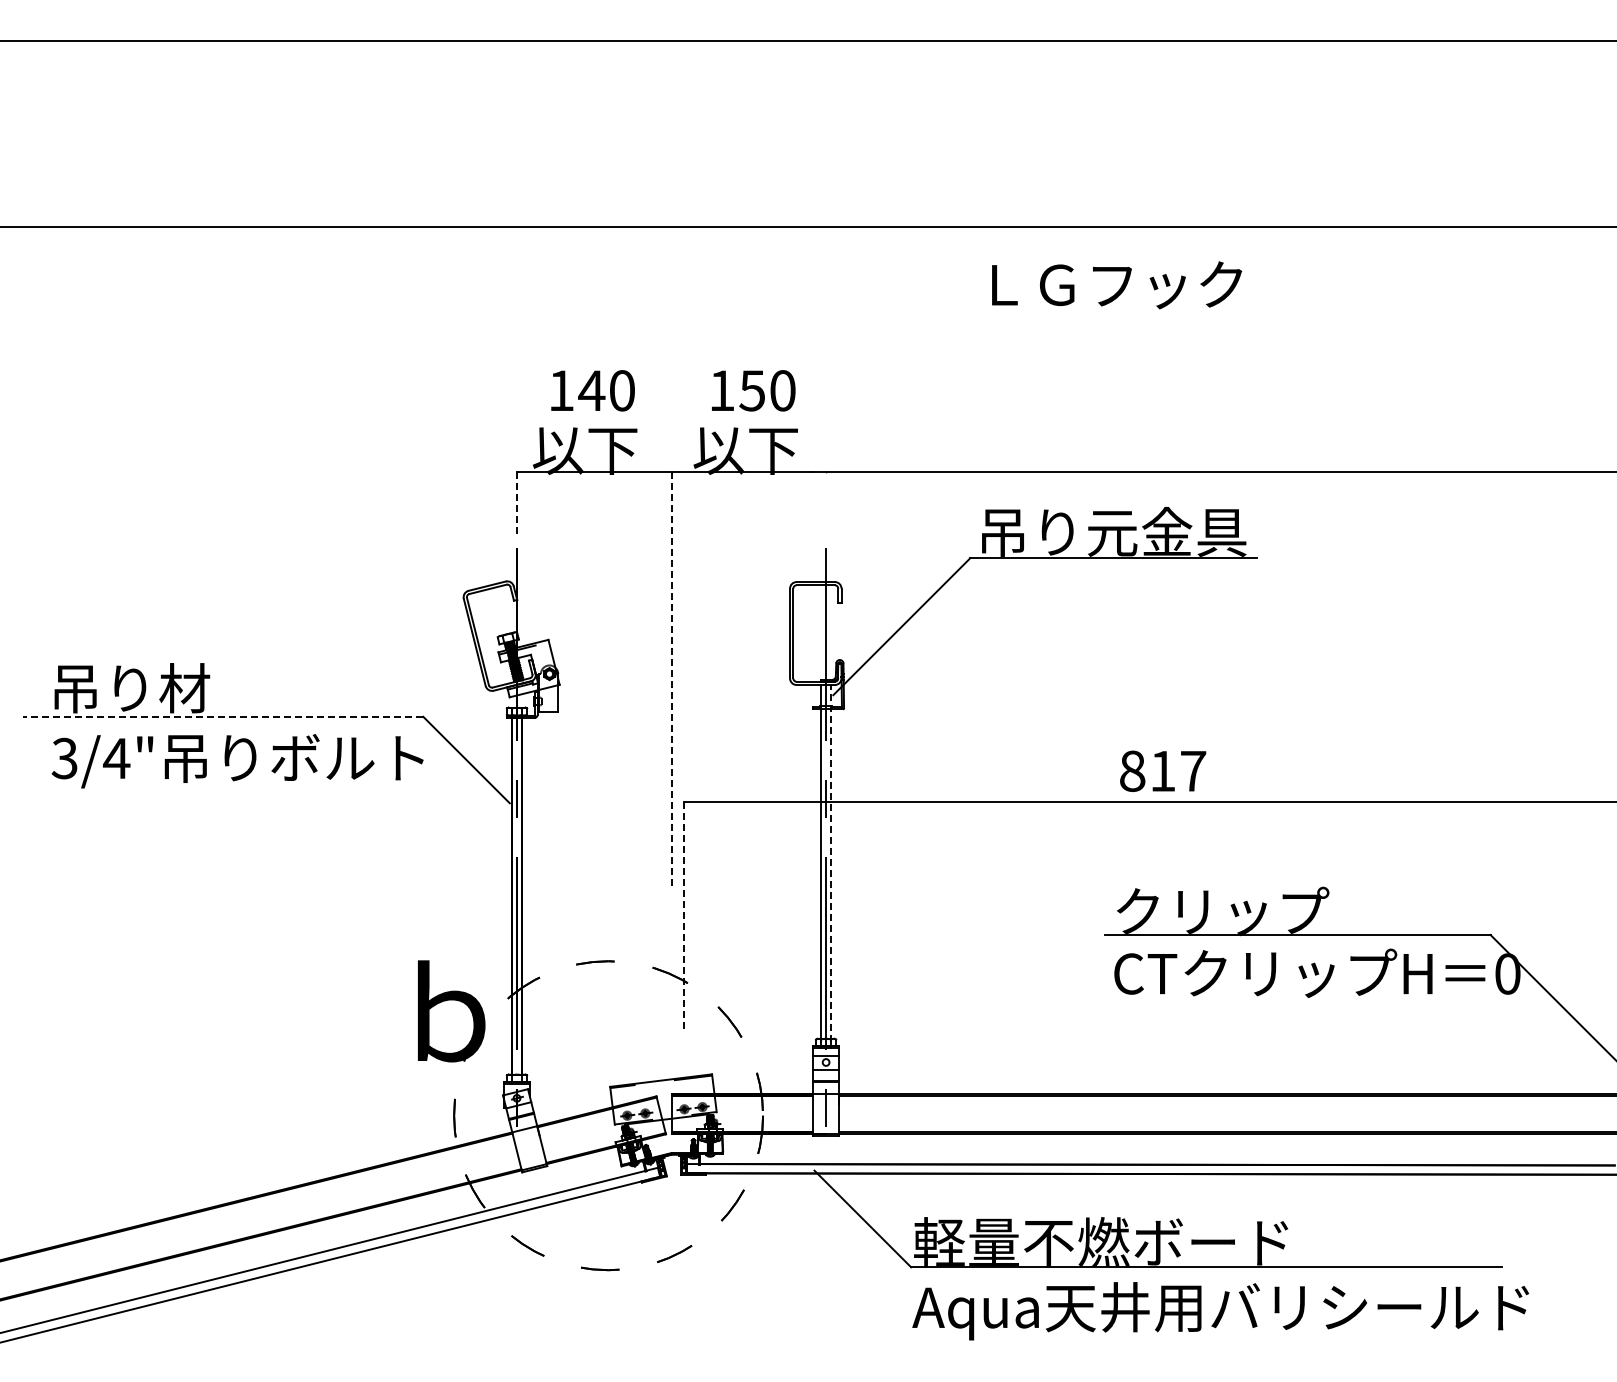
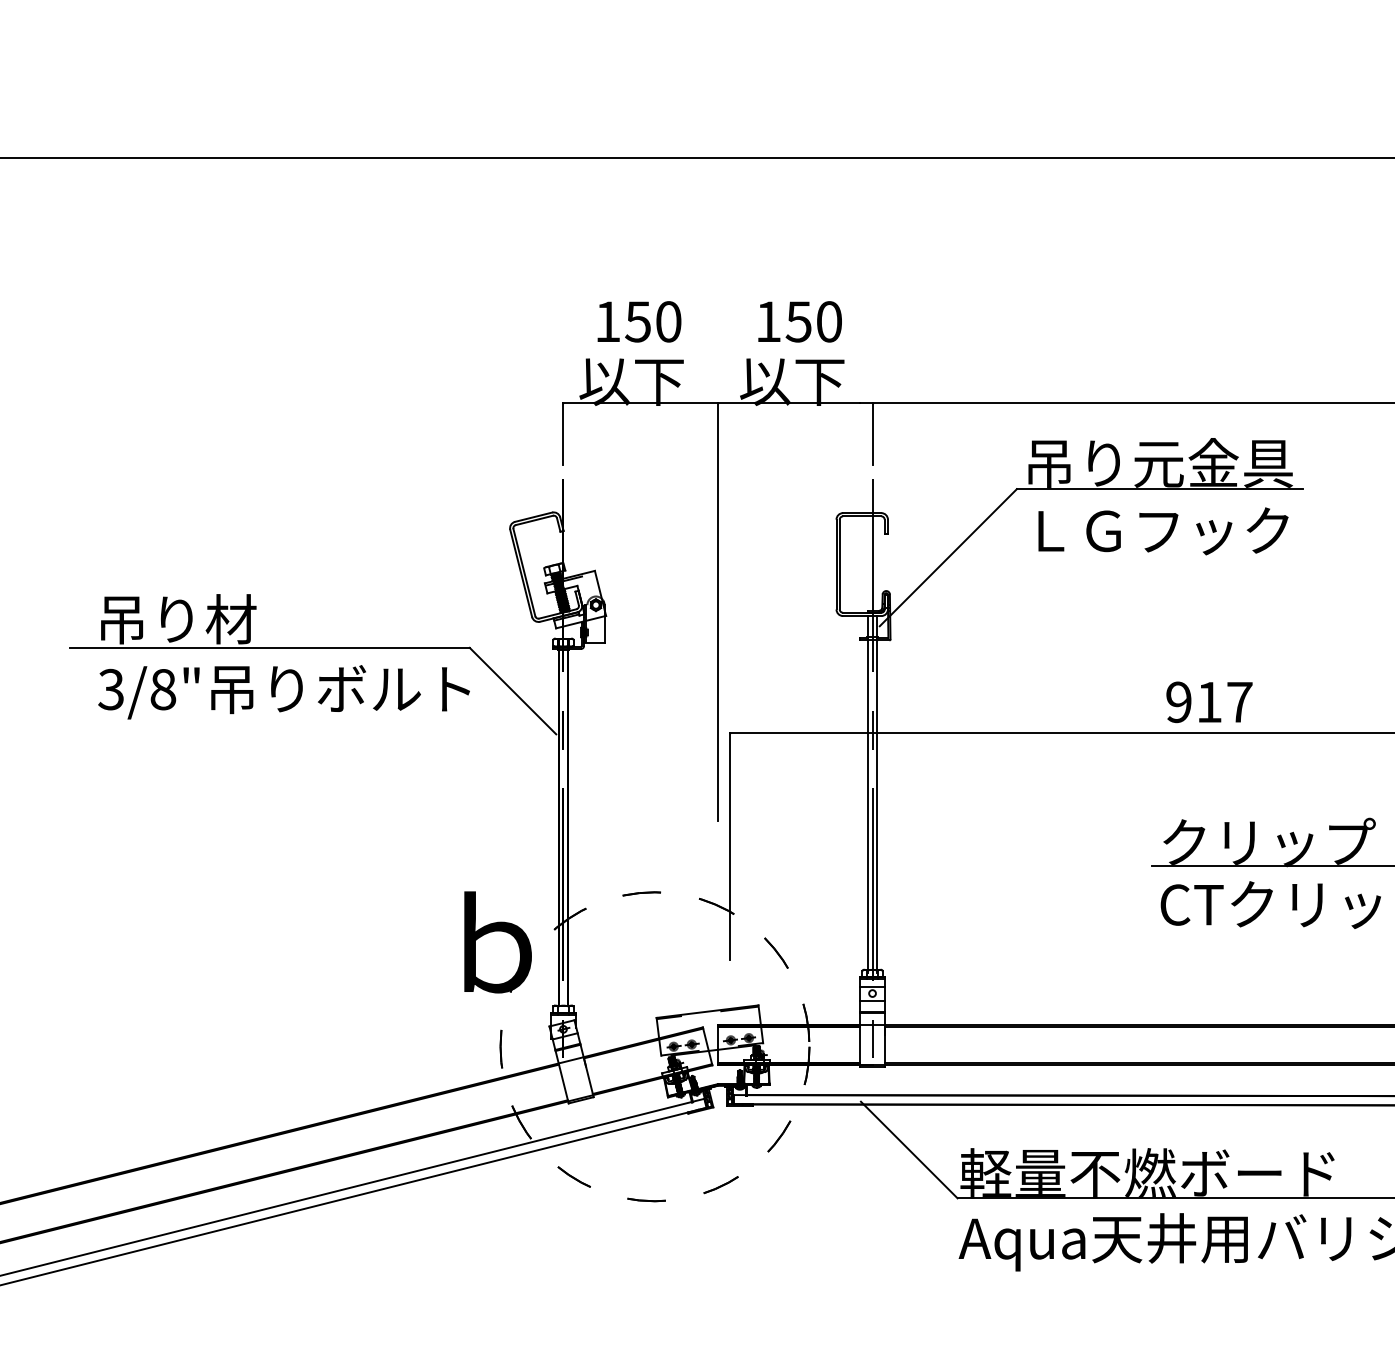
text: (1117, 285) -> (1163, 531), moved
text: (591, 390) -> (637, 321), 140 -> 150
line: (517, 502) -> (563, 433), dashed -> solid
line: (826, 502) -> (872, 433), added
line: (671, 681) -> (717, 612), dashed -> solid
line: (223, 716) -> (269, 647), dashed -> solid
text: (116, 758) -> (162, 689), 3/4" -> 3/8"
text: (1132, 770) -> (1178, 701), 817 -> 917
line: (830, 862) -> (876, 793), dashed -> solid
line: (683, 915) -> (729, 846), dashed -> solid

